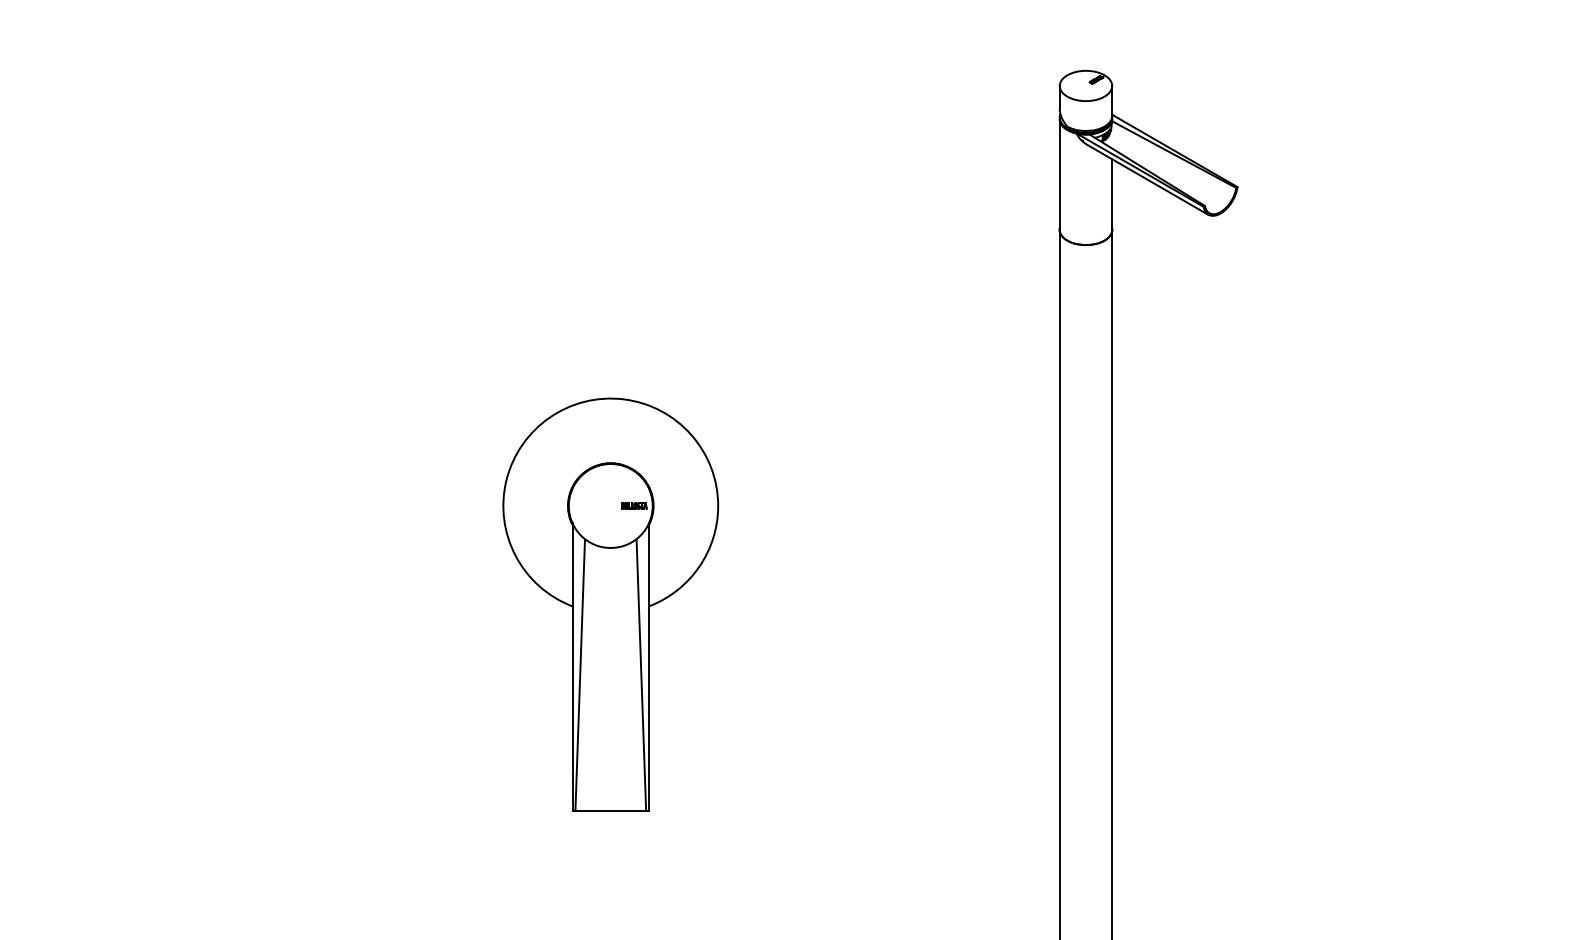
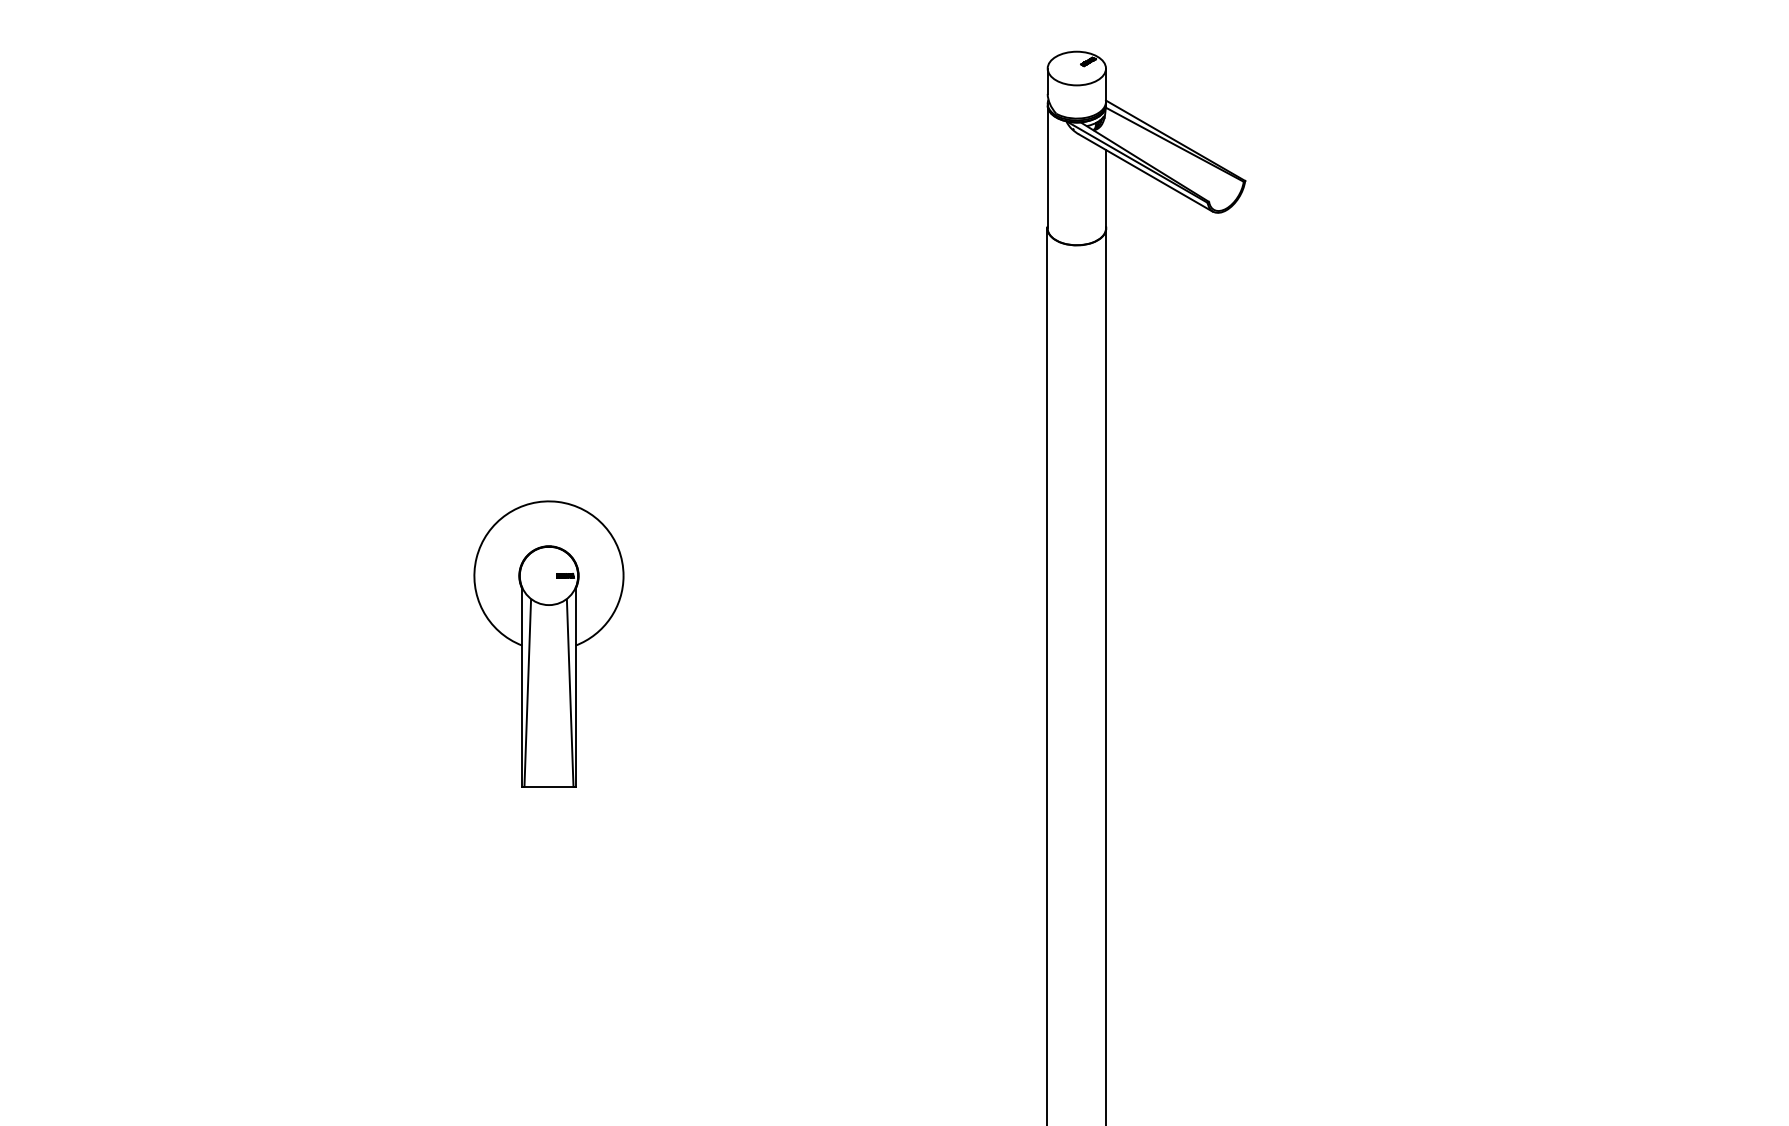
part: (610, 603) -> (548, 643), size x0.62

